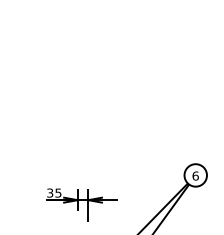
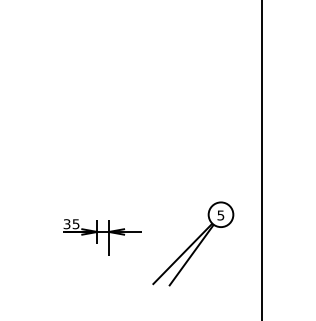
text: (195, 176) -> (220, 215), 6 -> 5
part: (82, 205) -> (102, 237), moved

